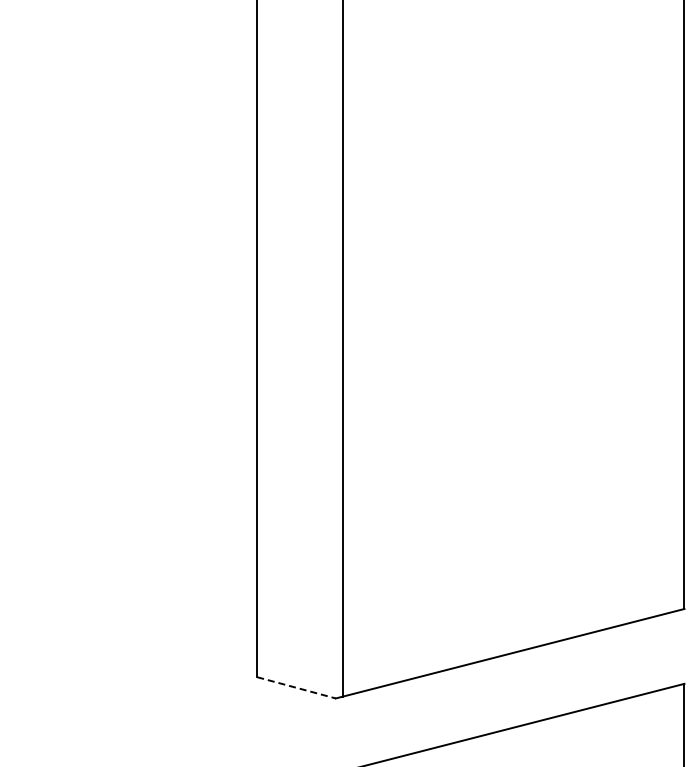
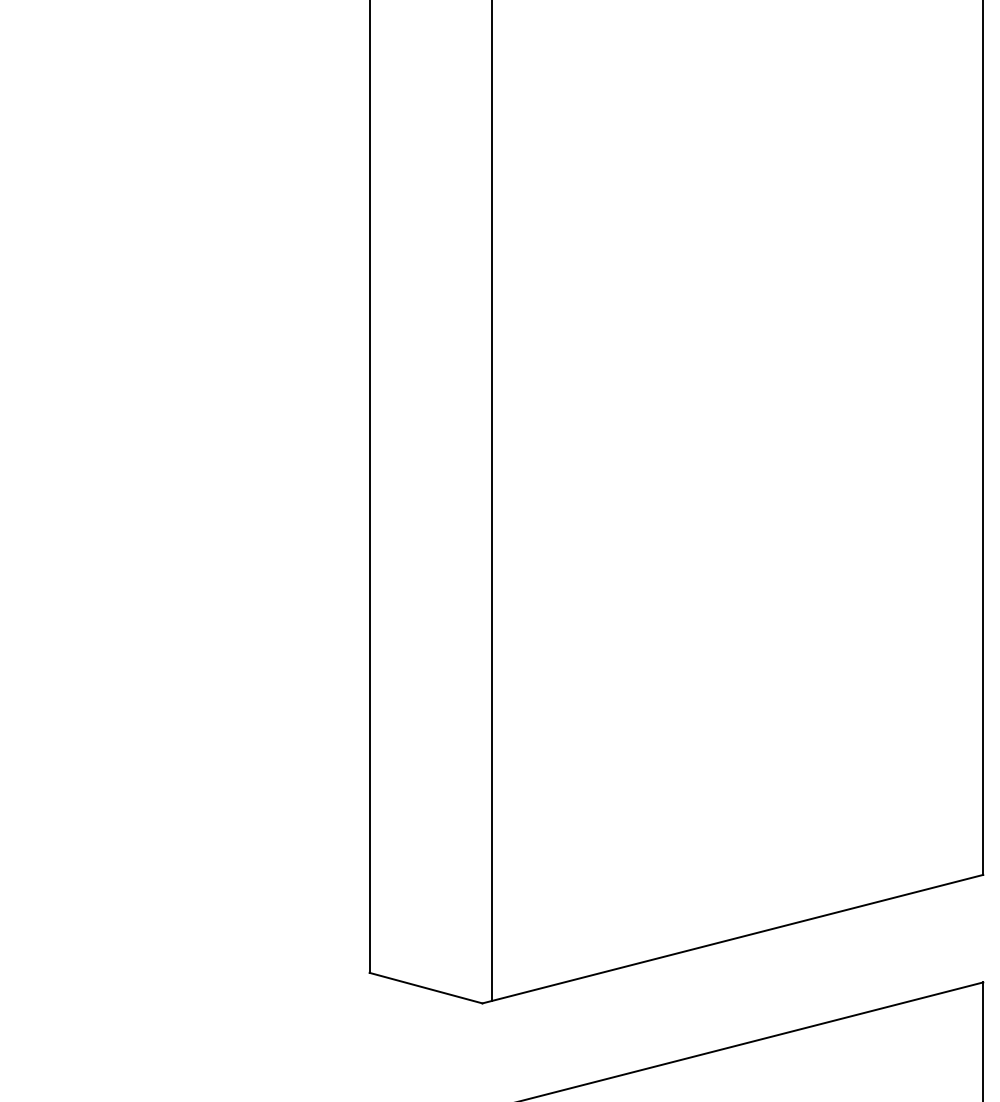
line: (296, 687) -> (426, 987), dashed -> solid

